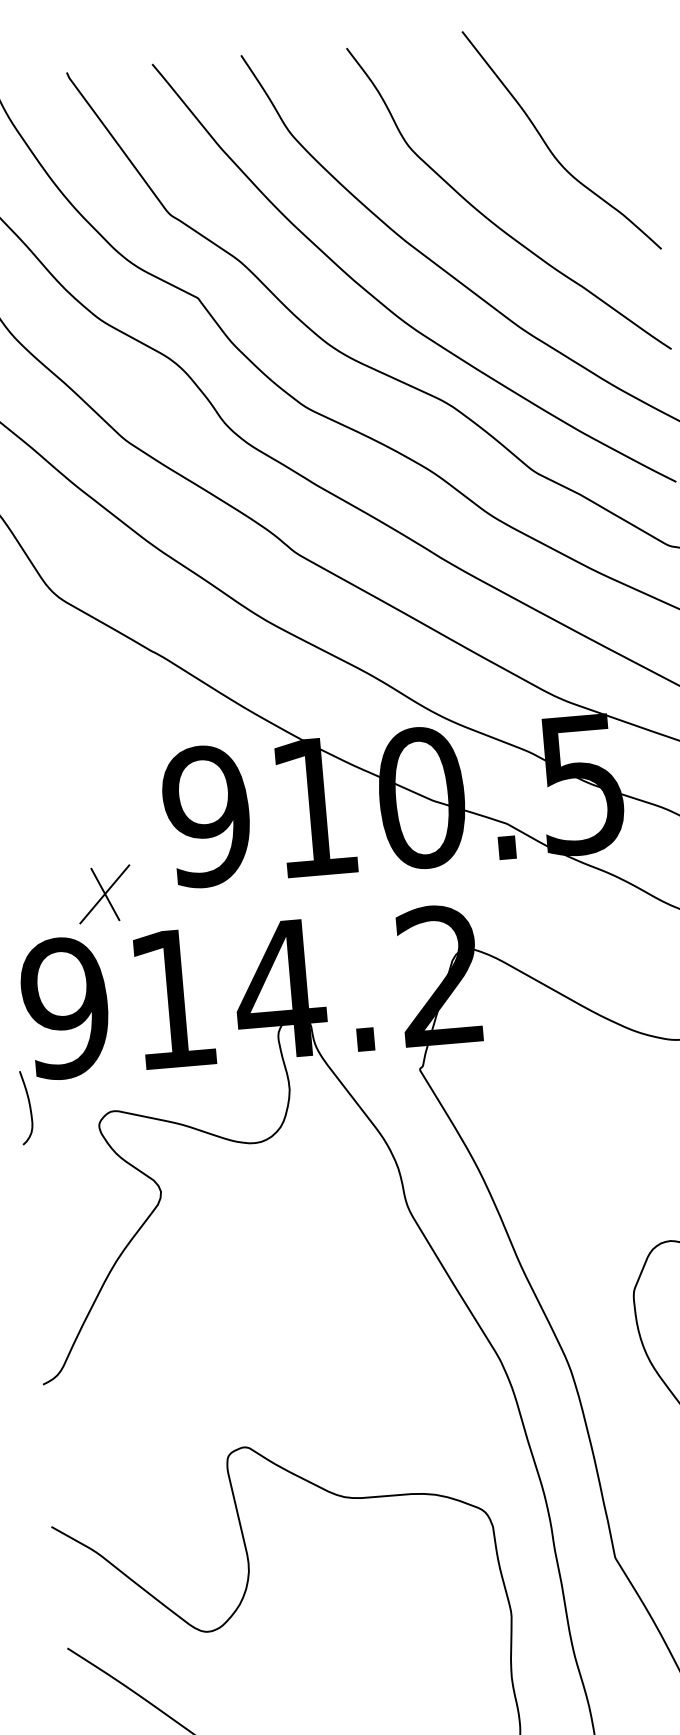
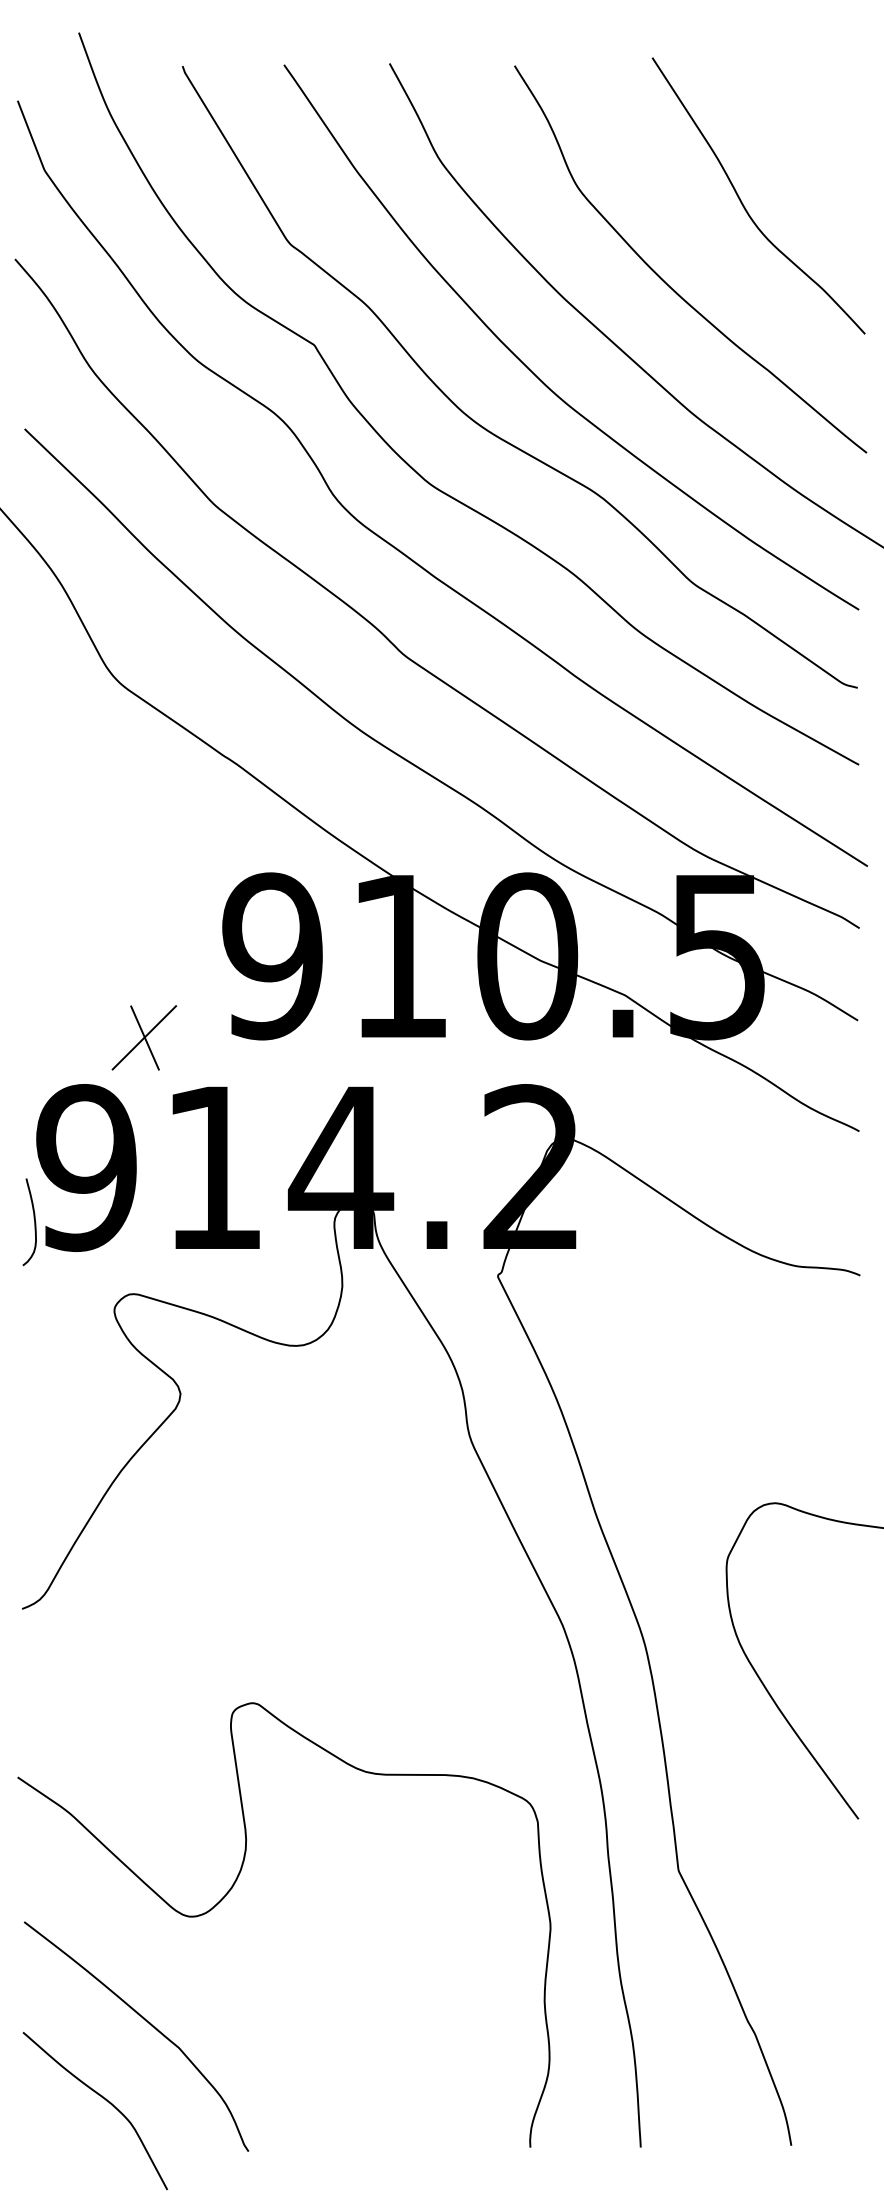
curve: (29, 1107) -> (34, 1222), moved

